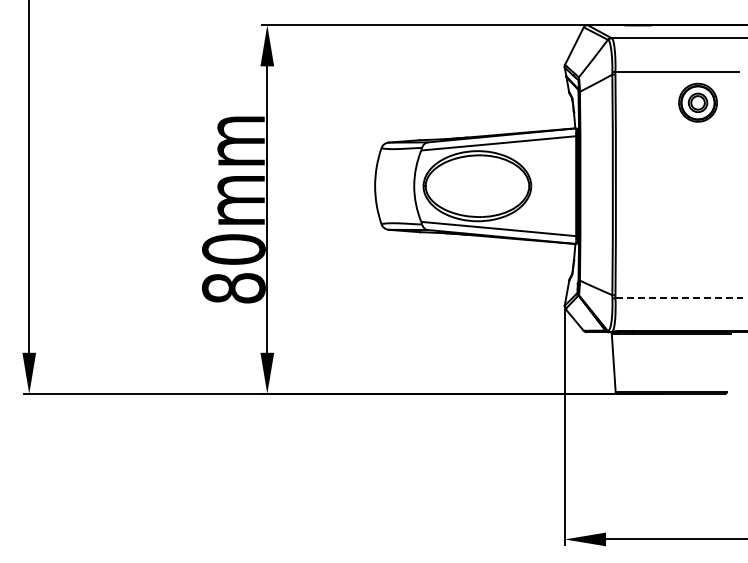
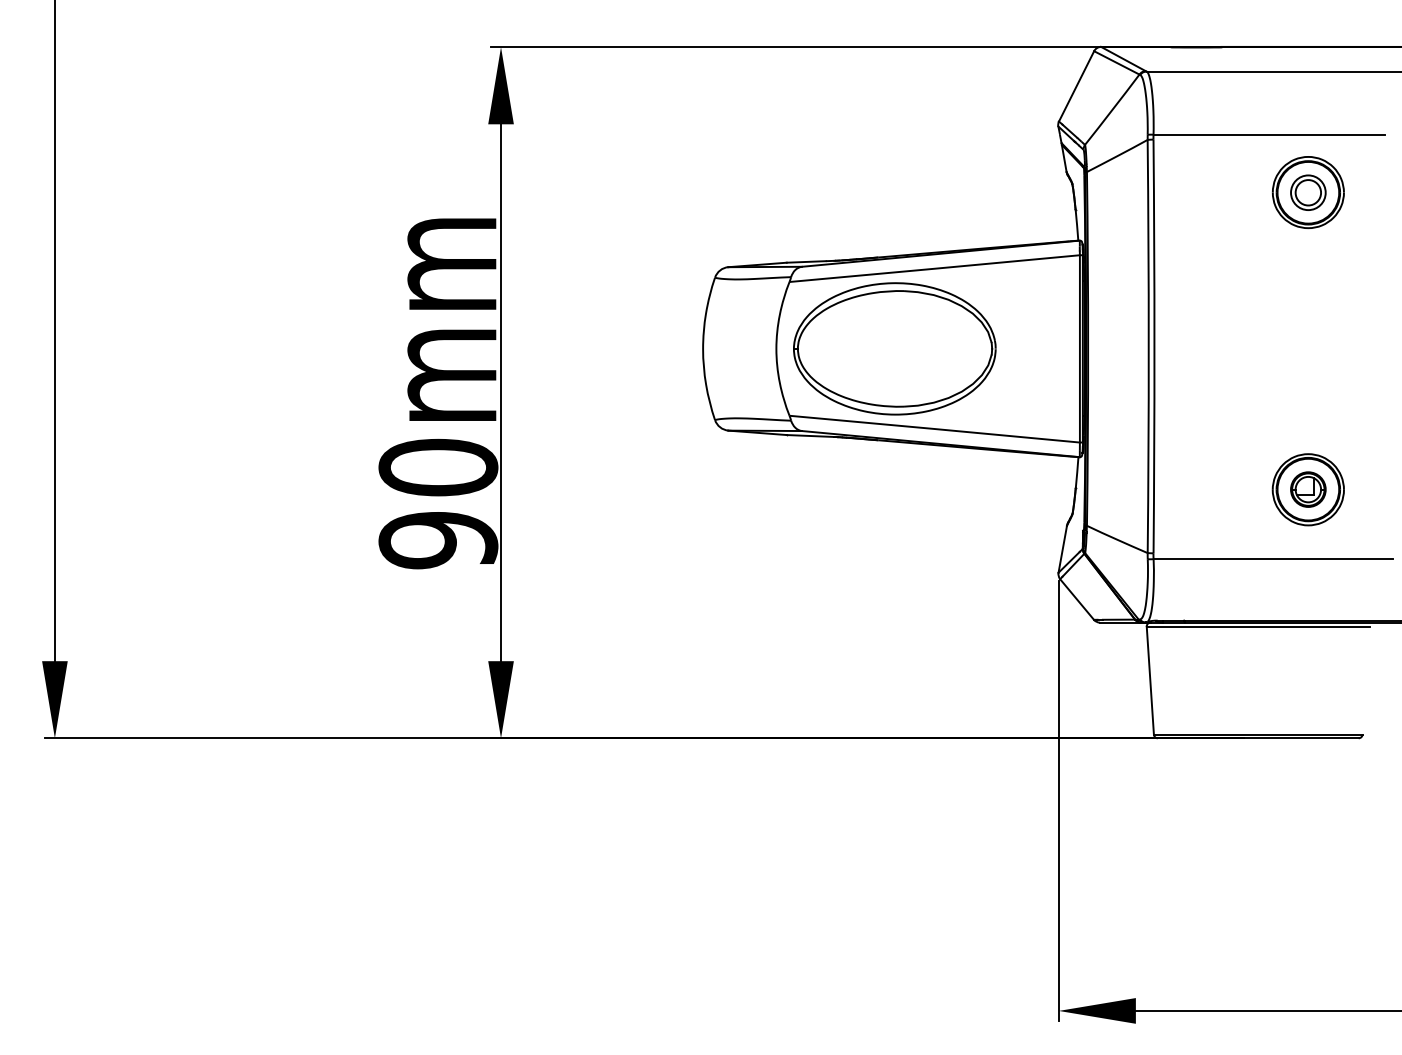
part: (697, 261) -> (1307, 490), added
text: (233, 288) -> (437, 540), 80mm -> 90mm
line: (679, 298) -> (1273, 559), dashed -> solid

